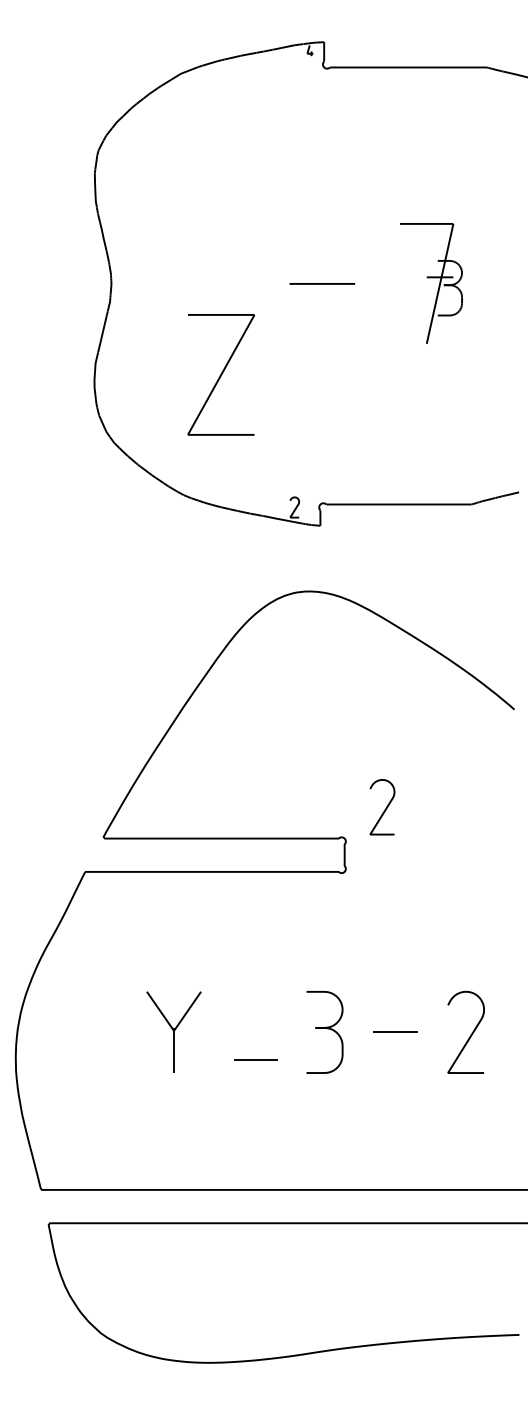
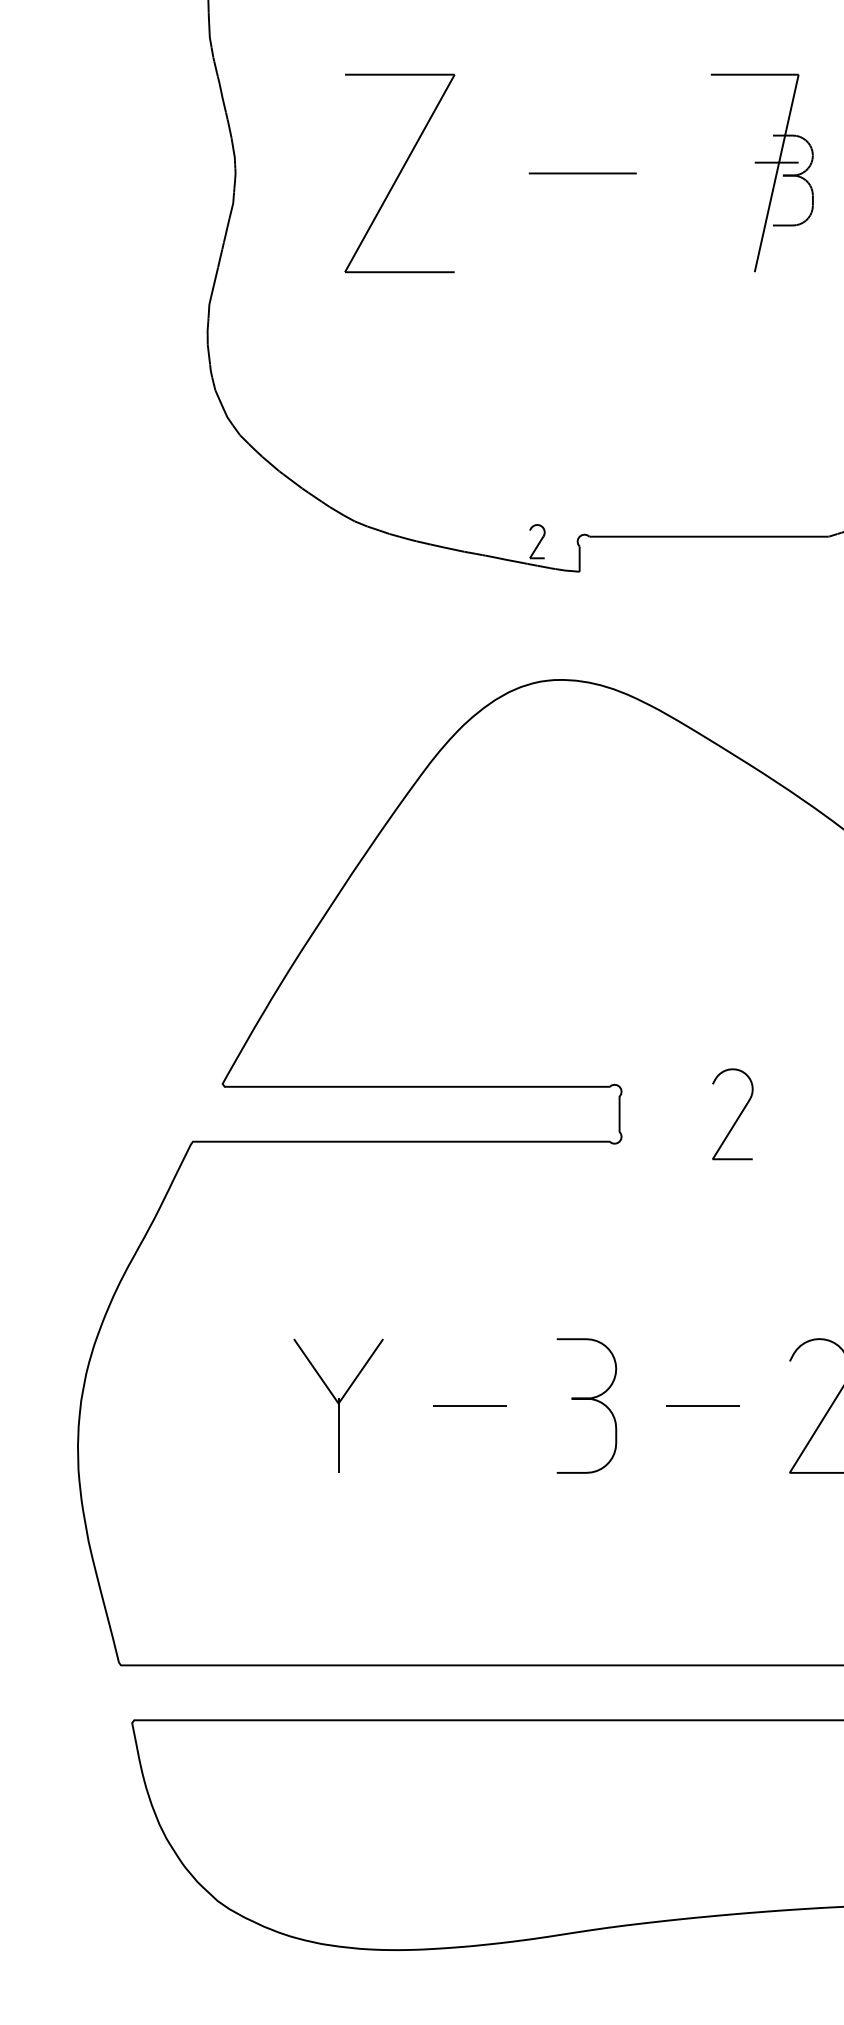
part: (221, 374) -> (400, 172), moved
curve: (384, 809) -> (736, 1117), moved
line: (255, 1059) -> (469, 1404), moved

